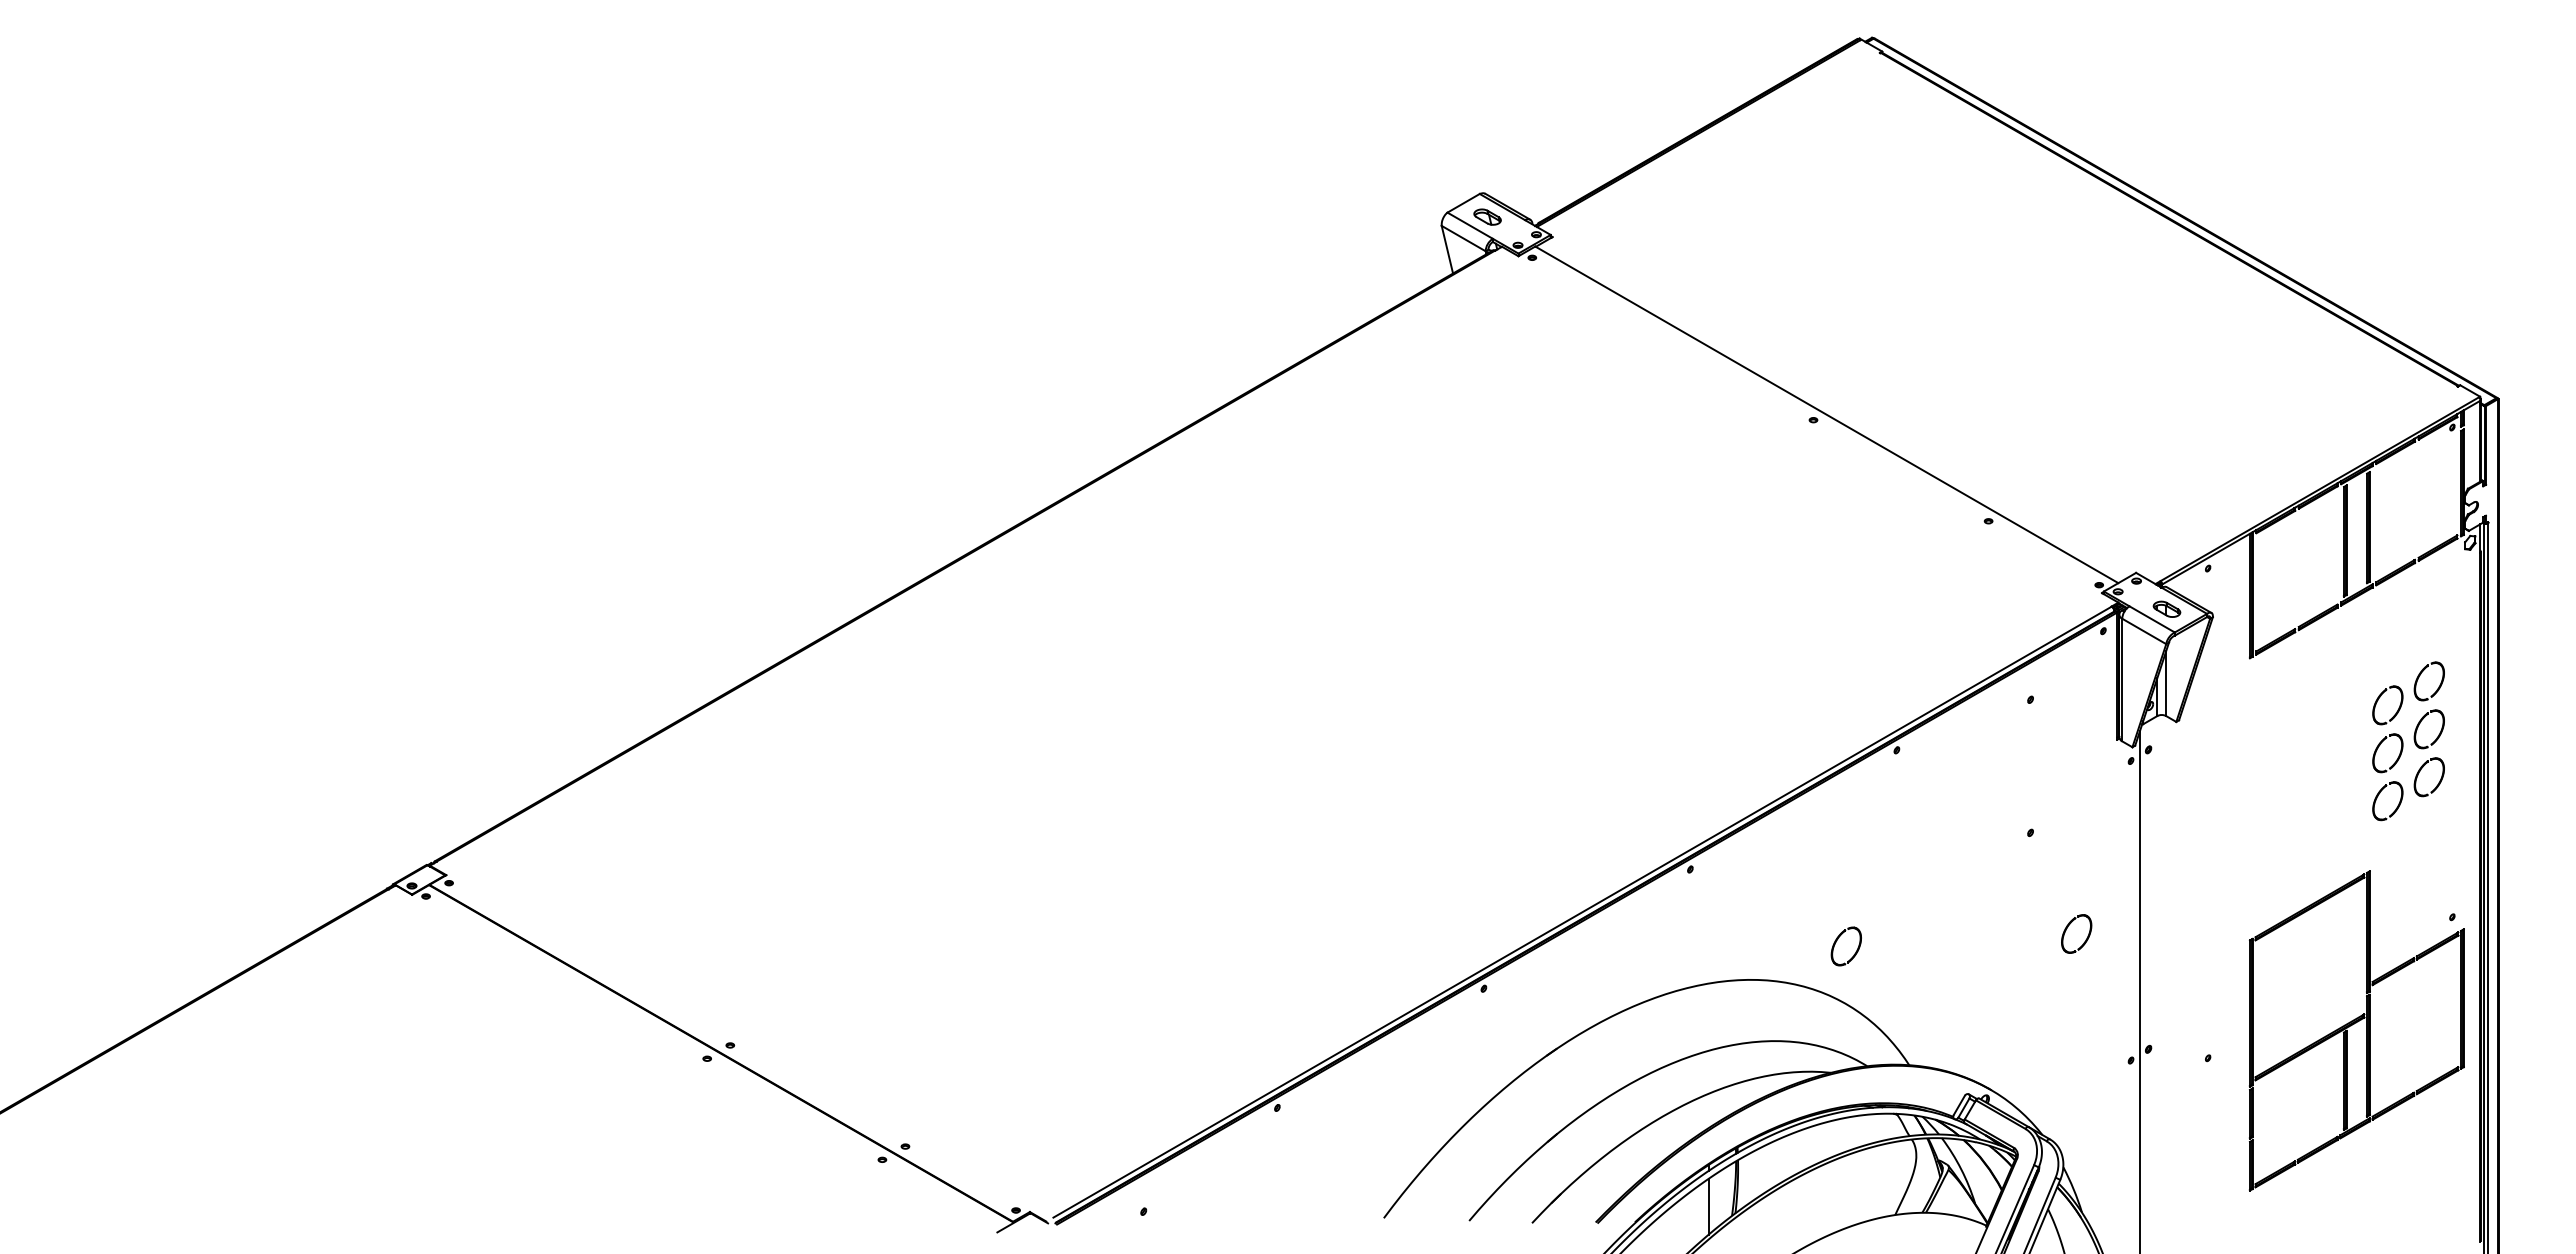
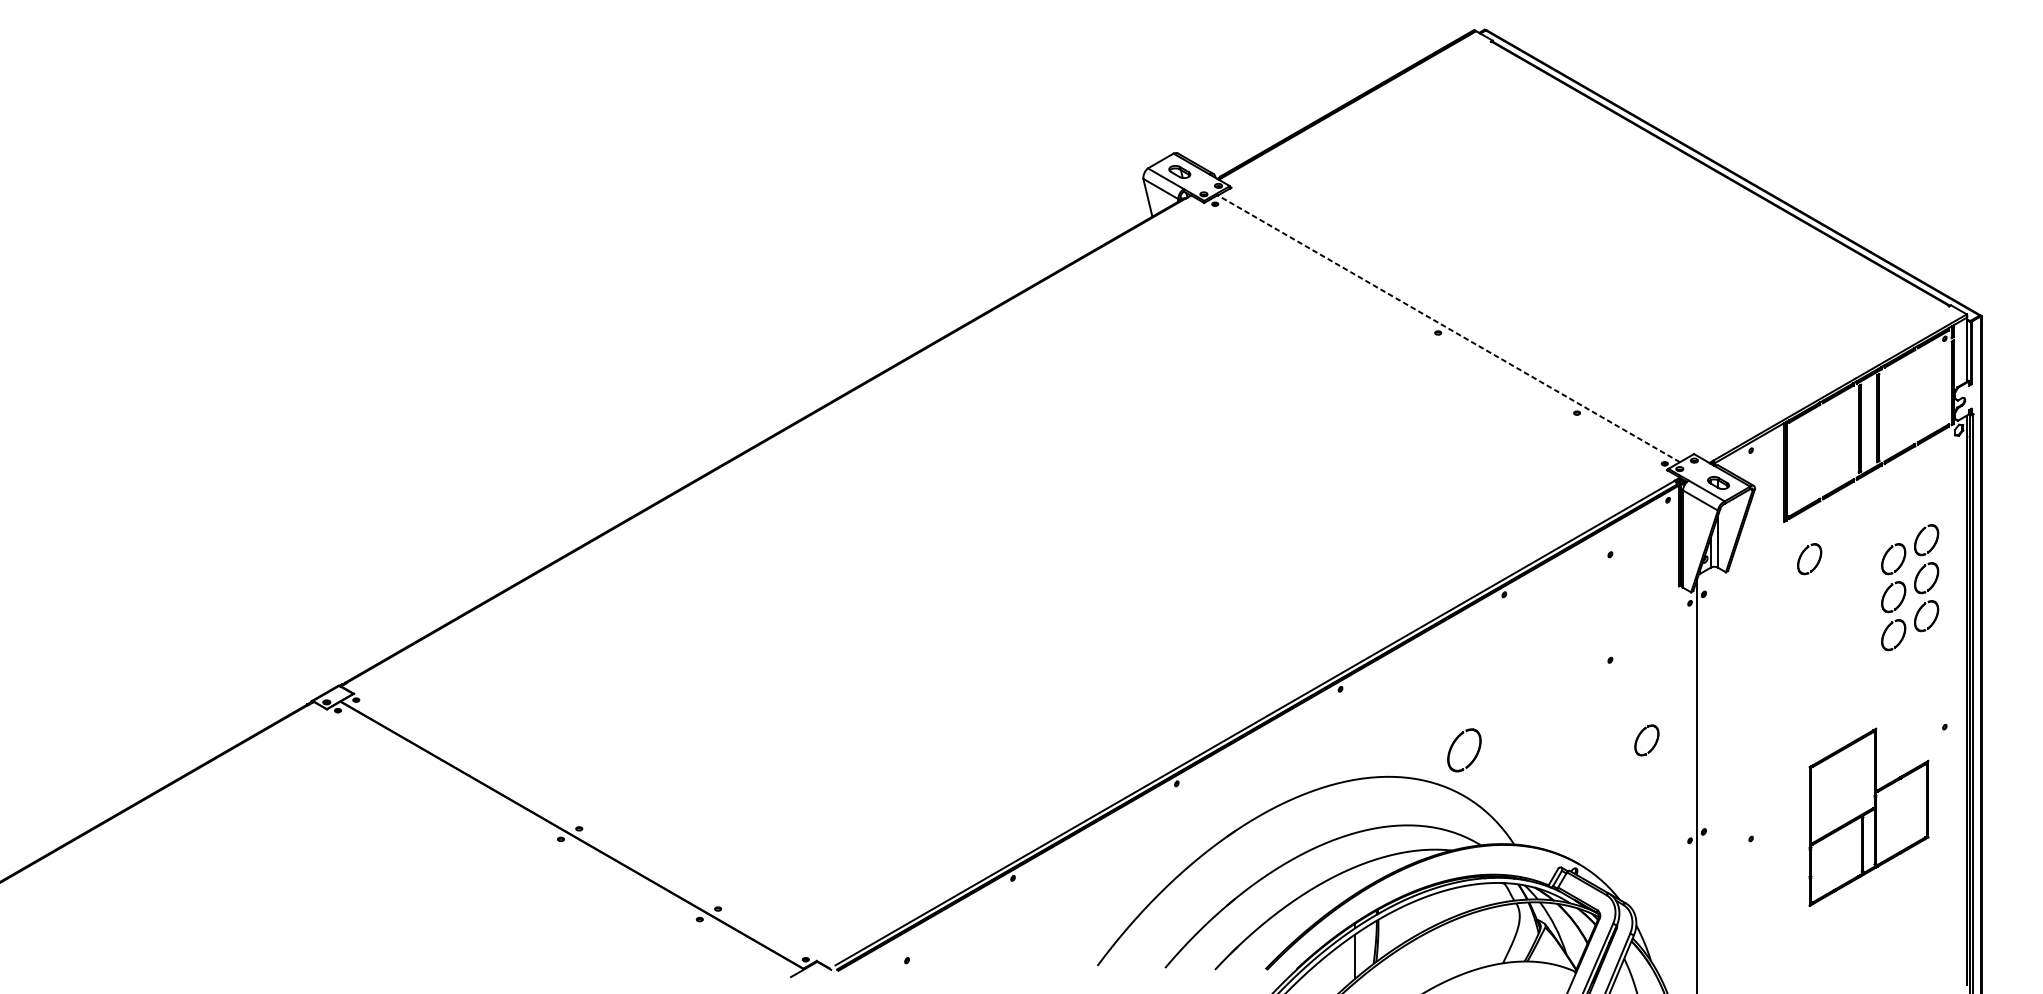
line: (1826, 414) -> (1448, 328), solid -> dashed
part: (2272, 700) -> (1802, 555), added
part: (1845, 946) -> (1463, 750), size x1.4
part: (2356, 1030) -> (1868, 816), size x0.7

